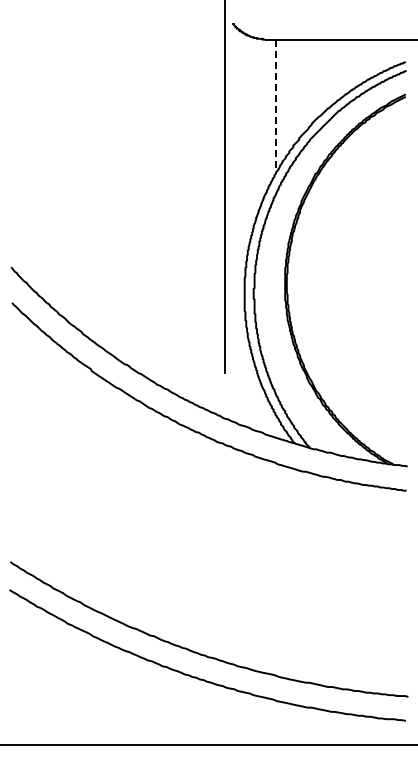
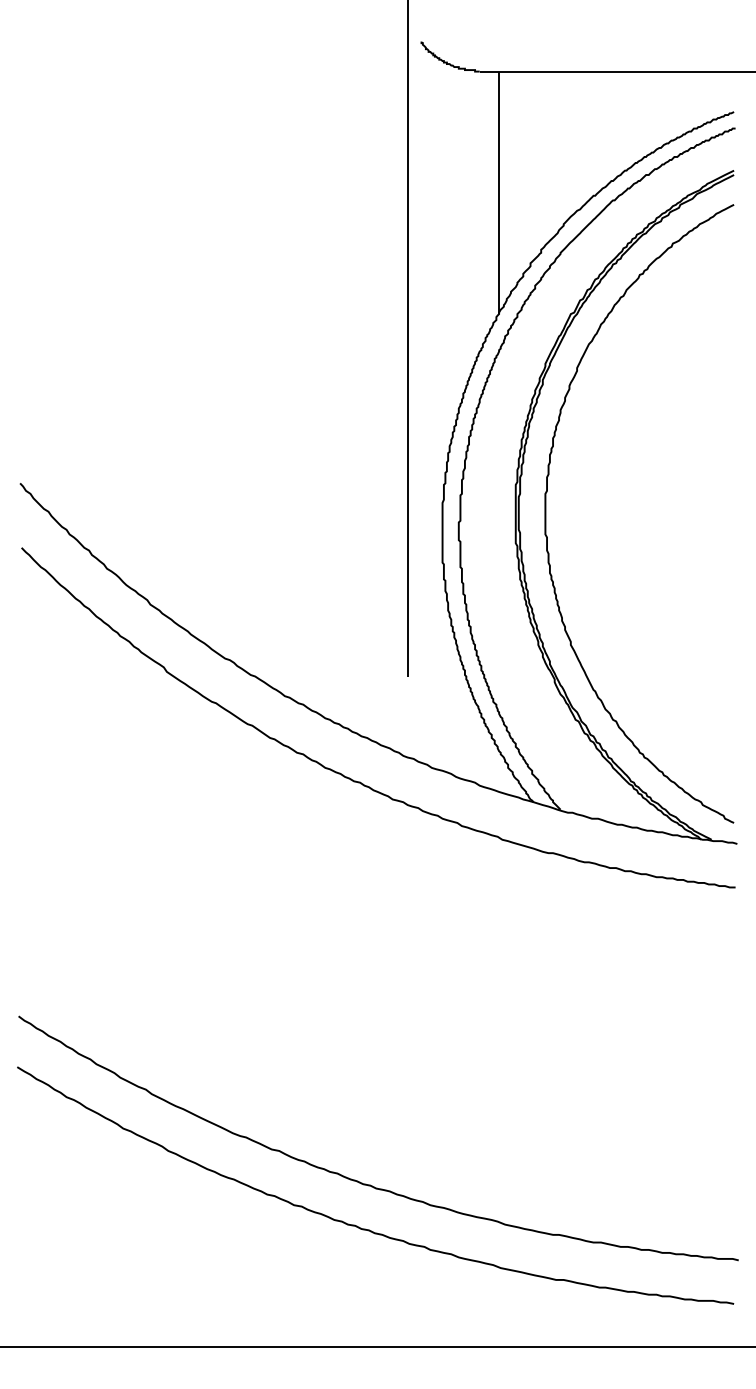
line: (275, 107) -> (498, 194), dashed -> solid
curve: (302, 283) -> (547, 512), added

